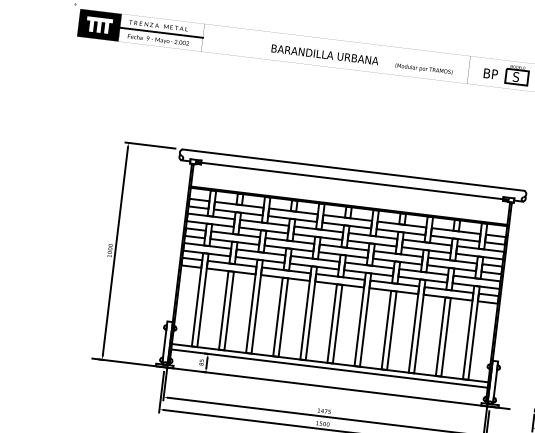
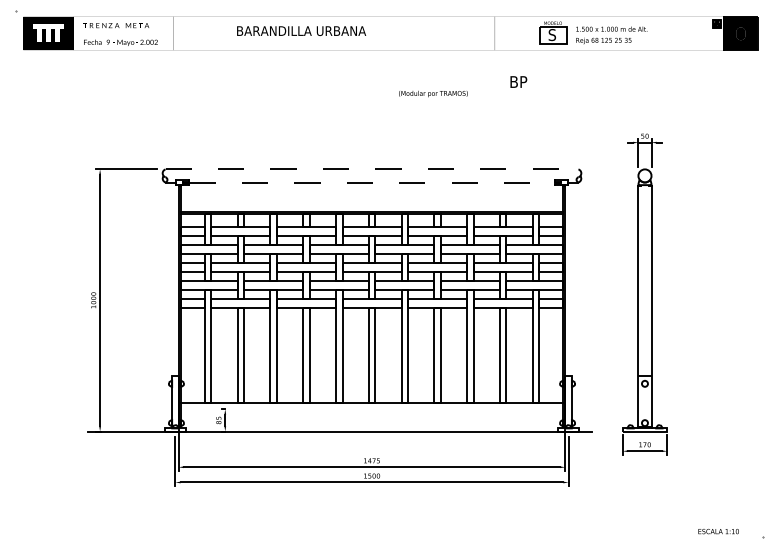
line: (161, 32) -> (123, 33), removed
text: (325, 54) -> (301, 30), moved
text: (424, 68) -> (433, 93), moved
text: (490, 73) -> (518, 81), moved
line: (353, 170) -> (372, 169), solid -> dashed
line: (352, 181) -> (372, 182), solid -> dashed
line: (329, 368) -> (371, 409), removed

